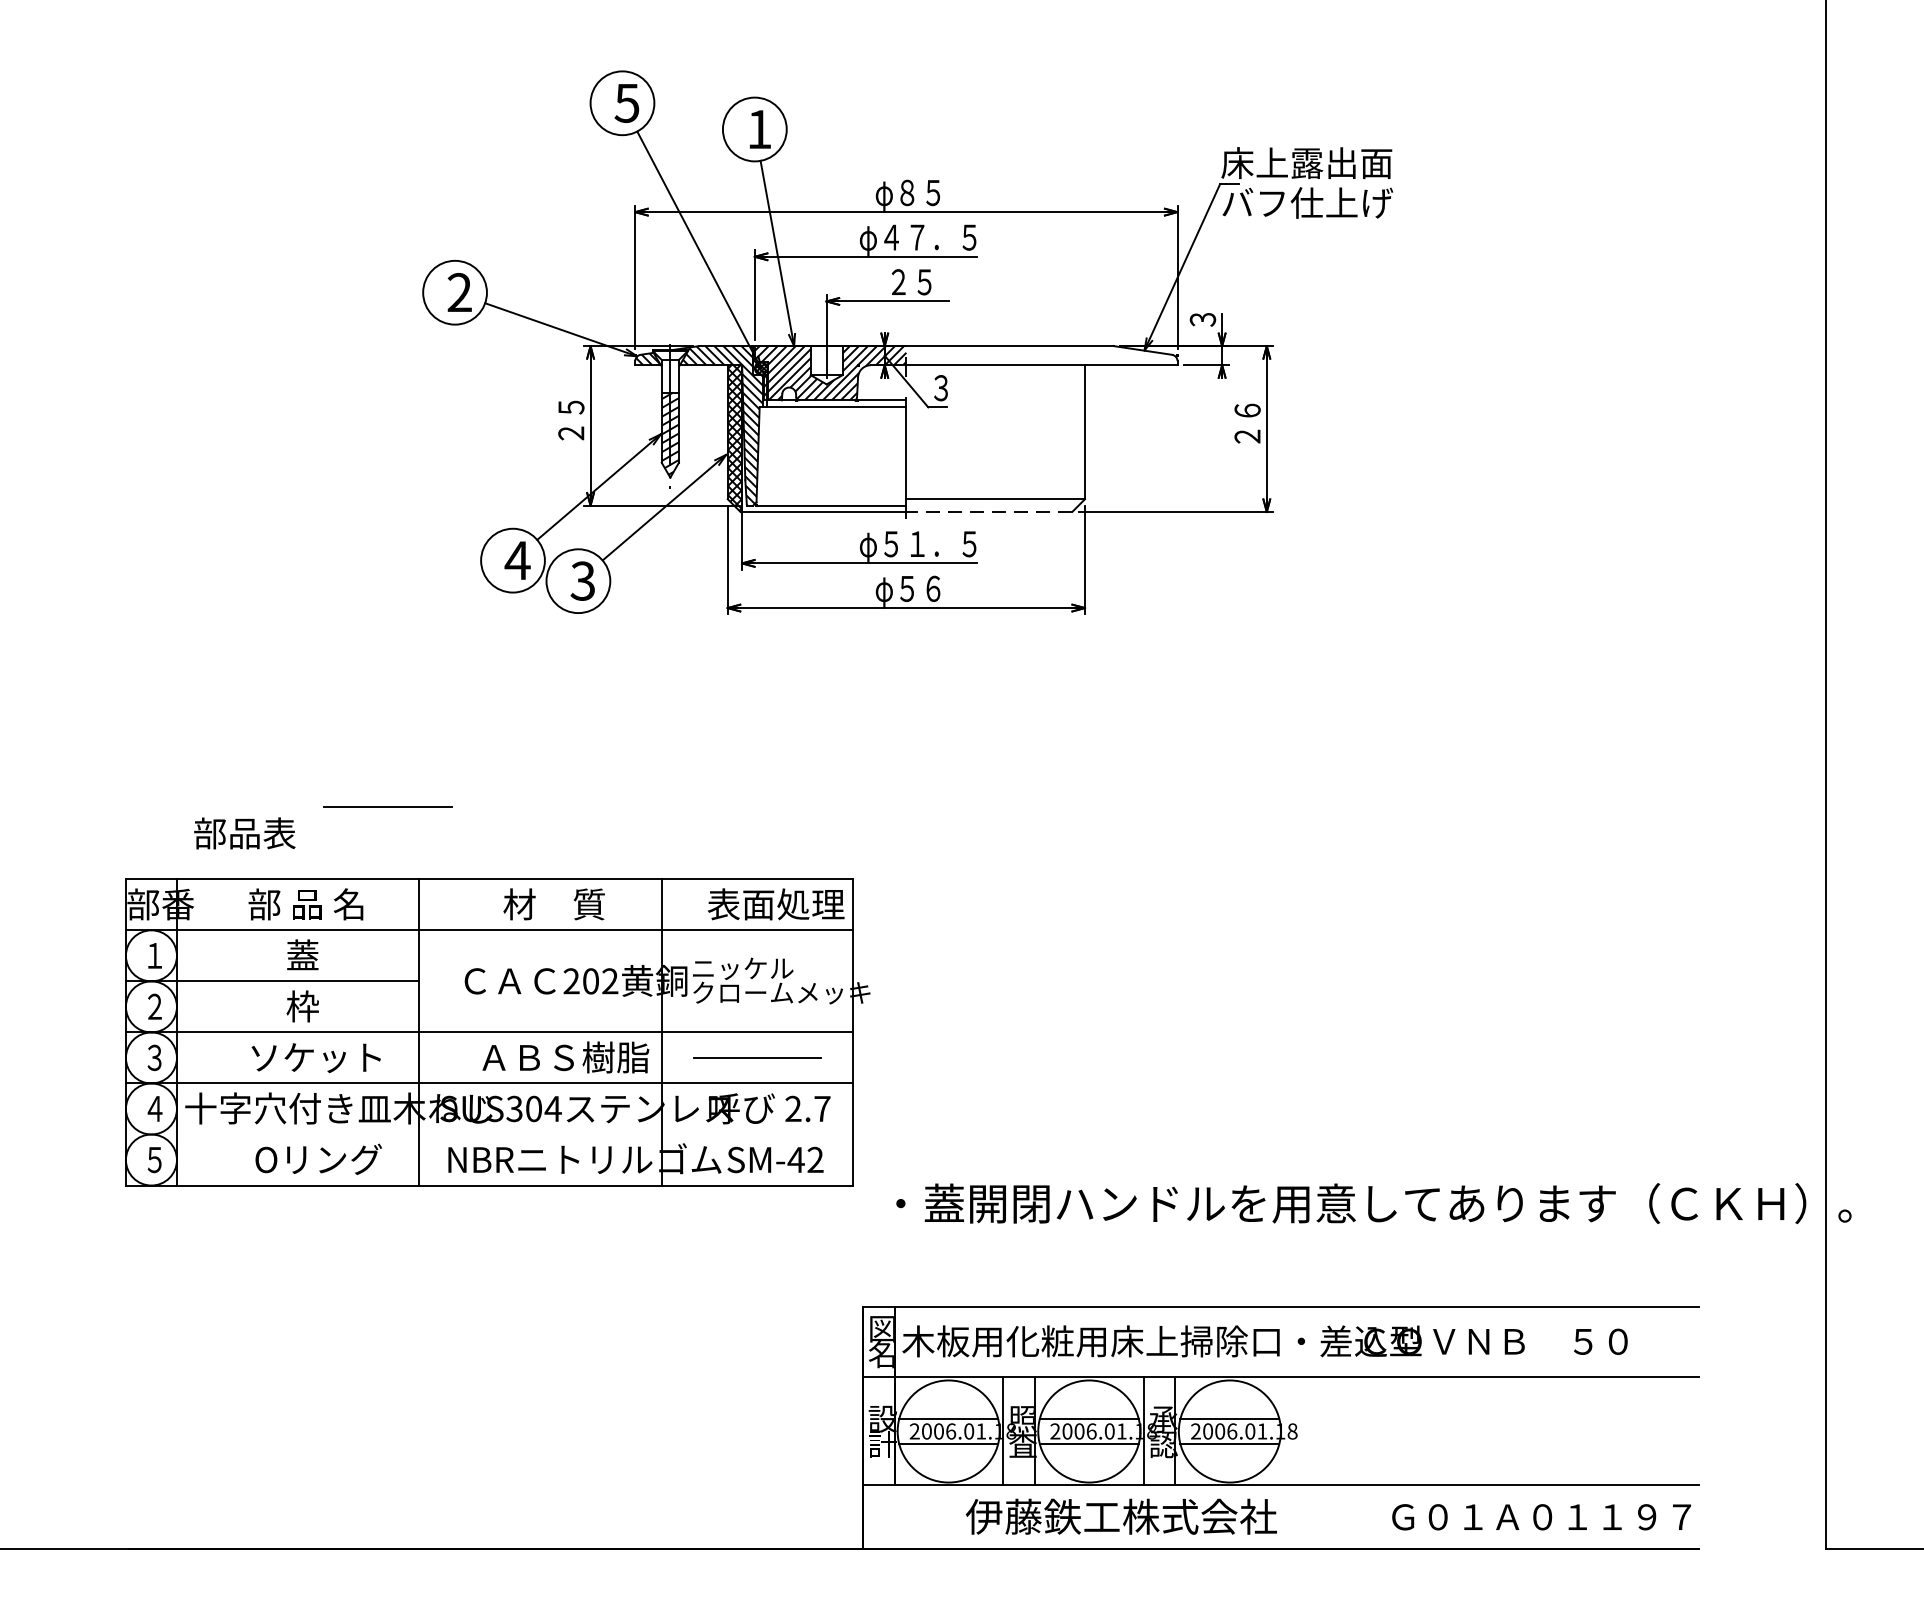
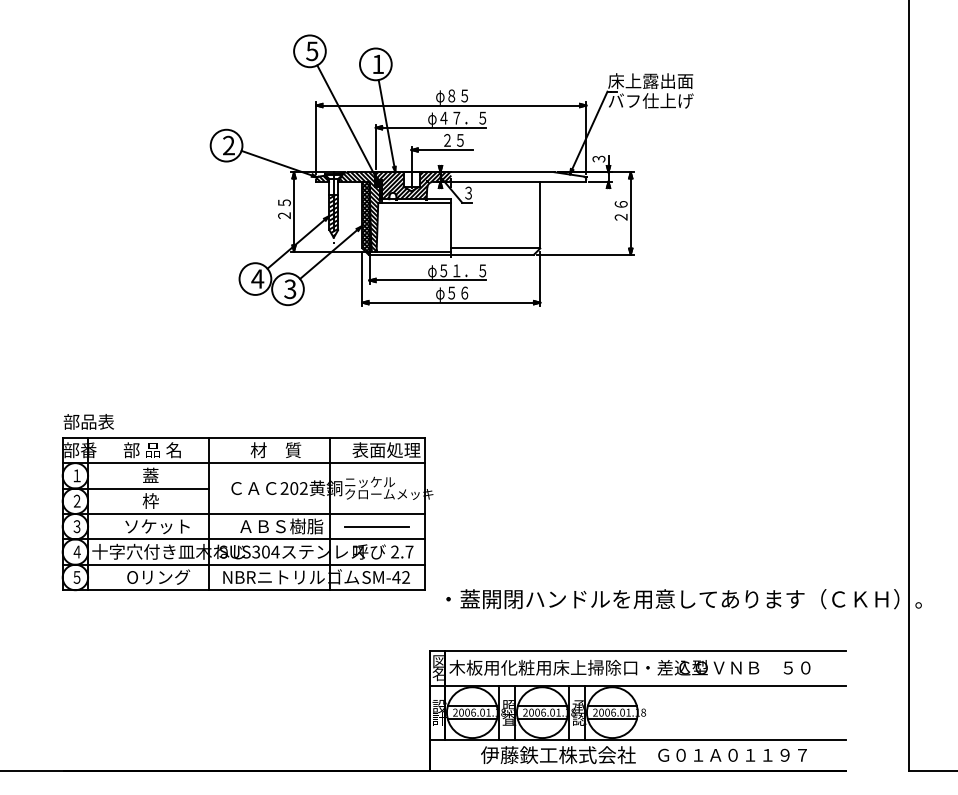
line: (989, 511) -> (492, 254), dashed -> solid
line: (386, 806) -> (192, 401), removed
text: (243, 832) -> (88, 421), moved
line: (489, 1133) -> (243, 564), added
text: (1541, 1515) -> (732, 754), moved

